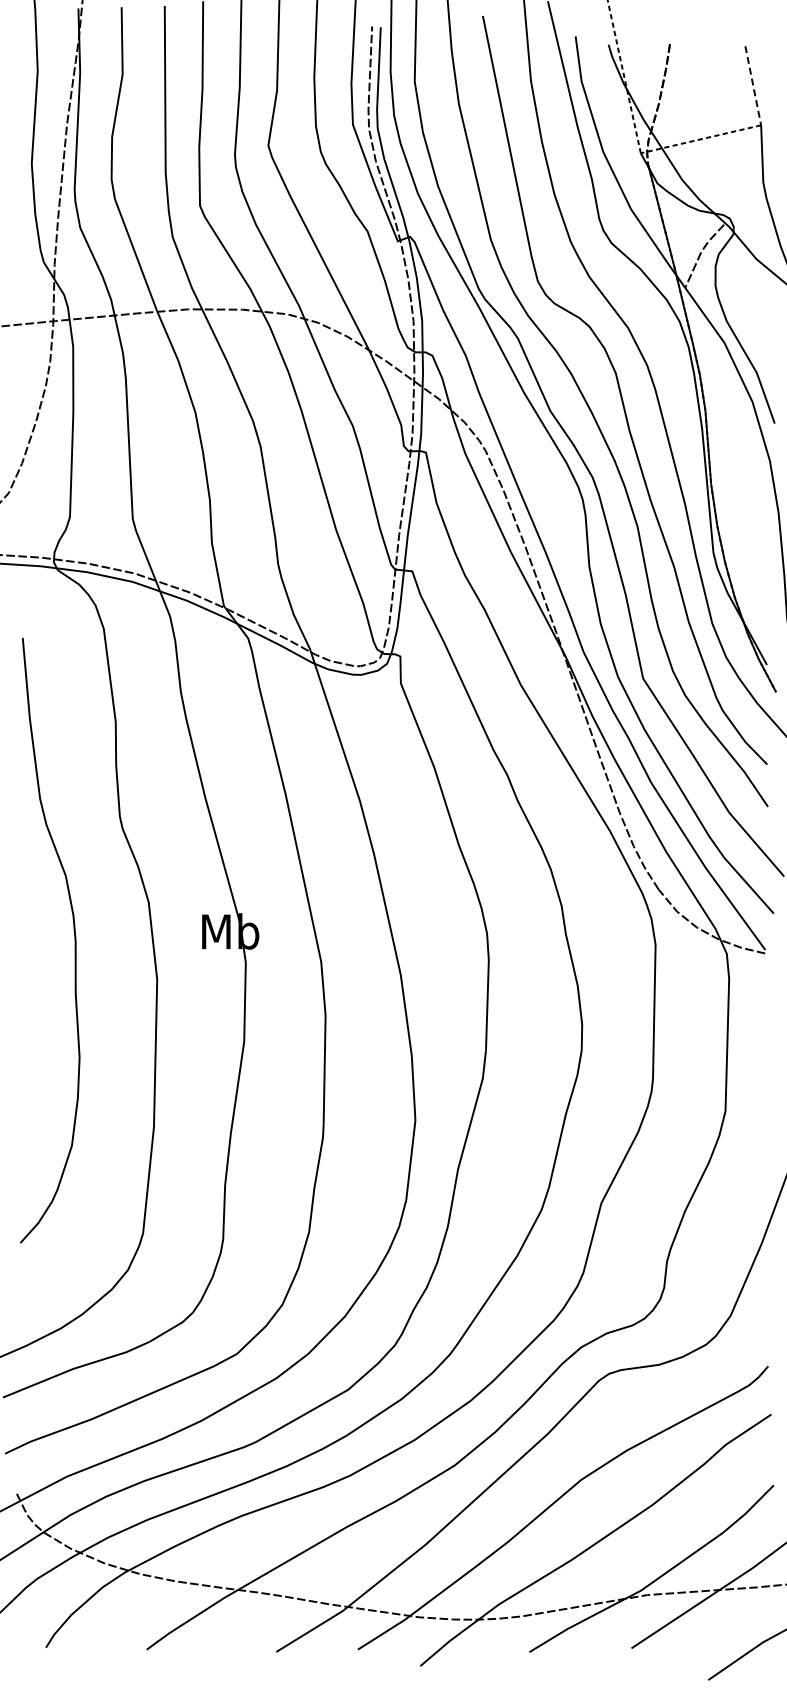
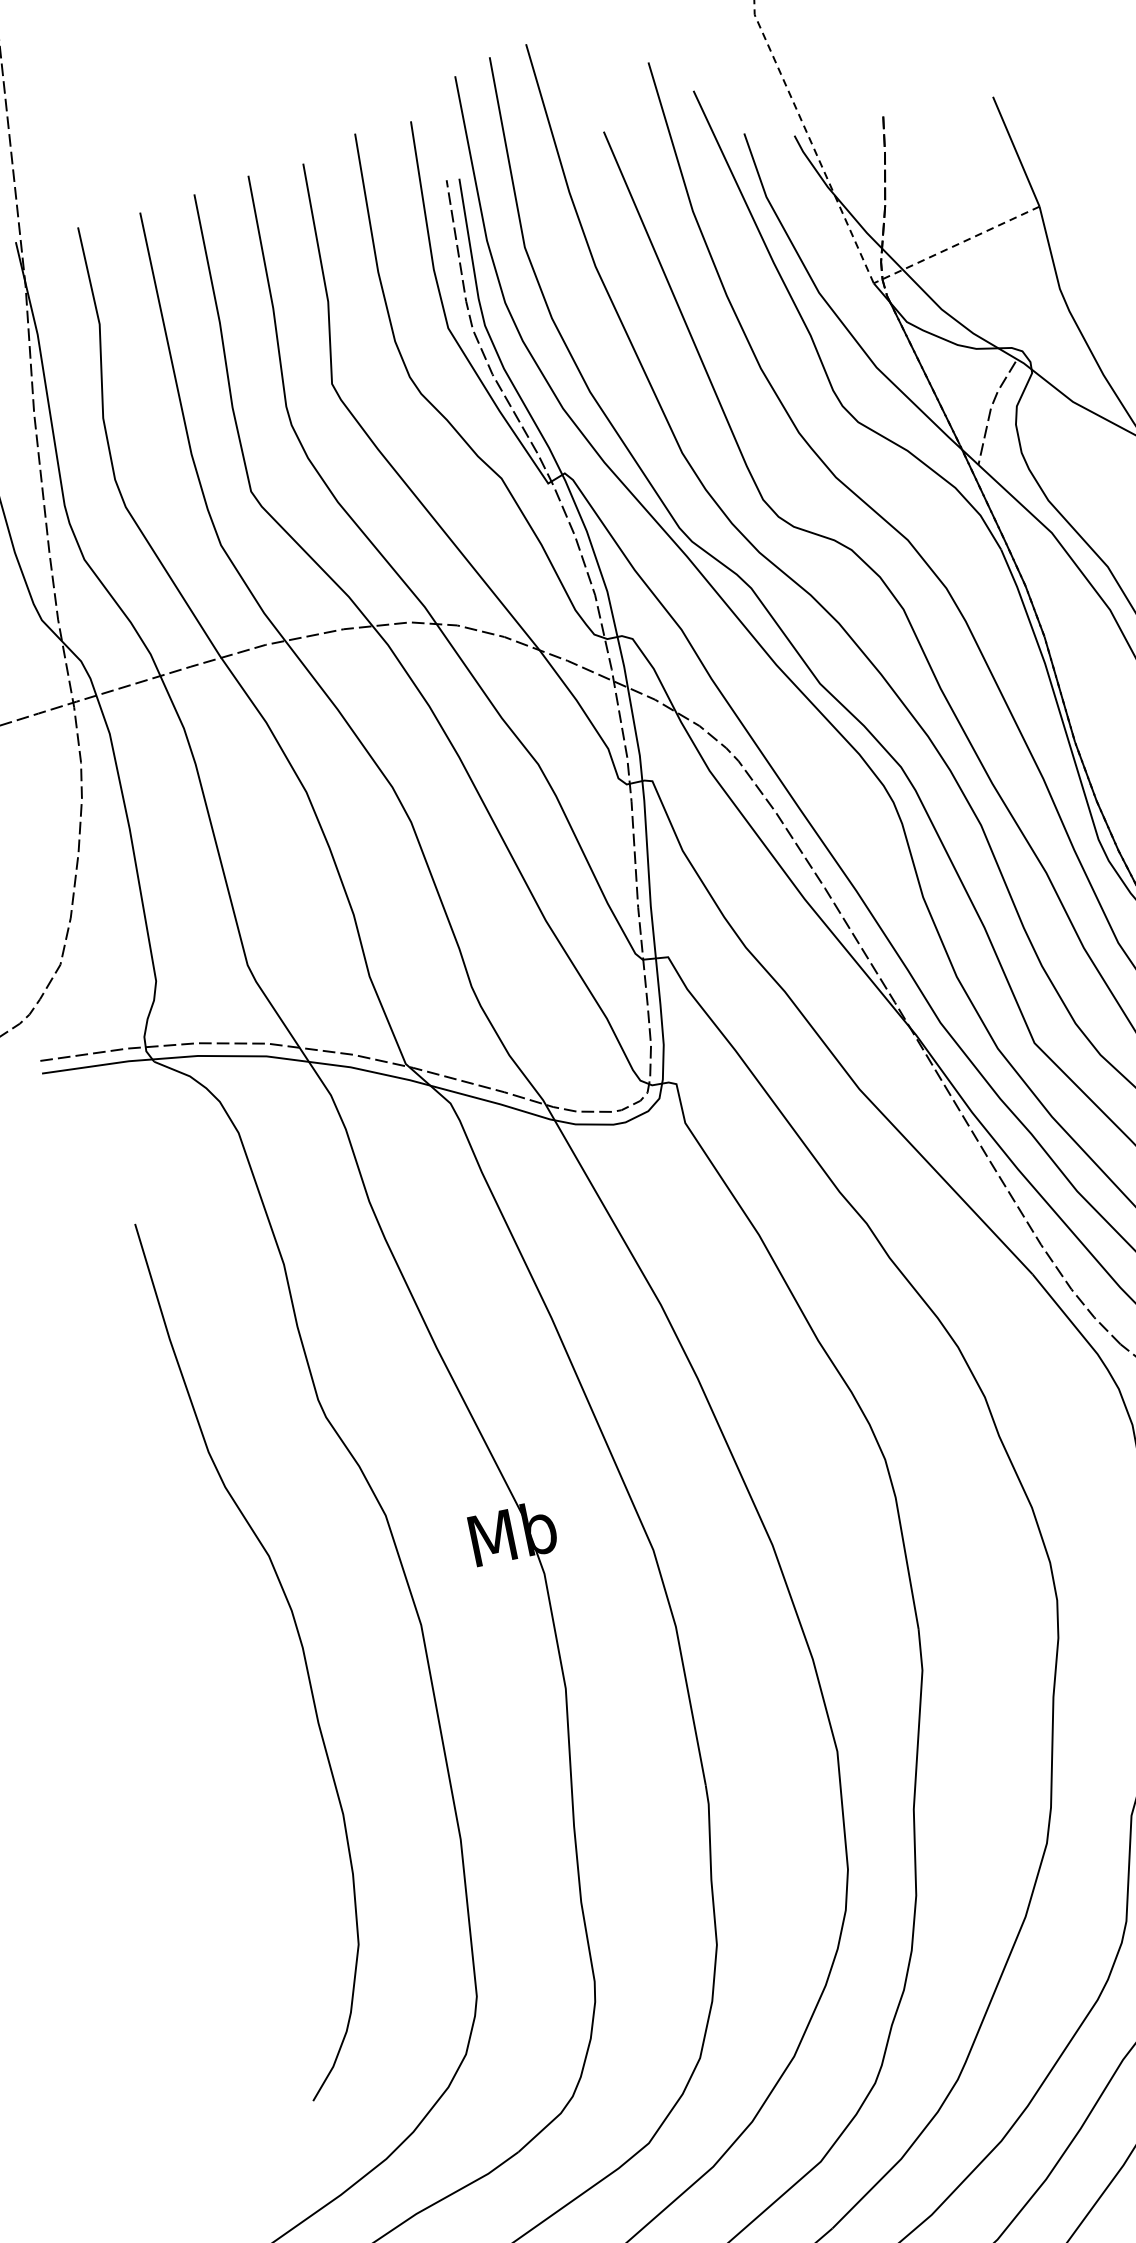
line: (753, 86) -> (1016, 152), dashed -> solid
curve: (74, 940) -> (300, 1646), moved

